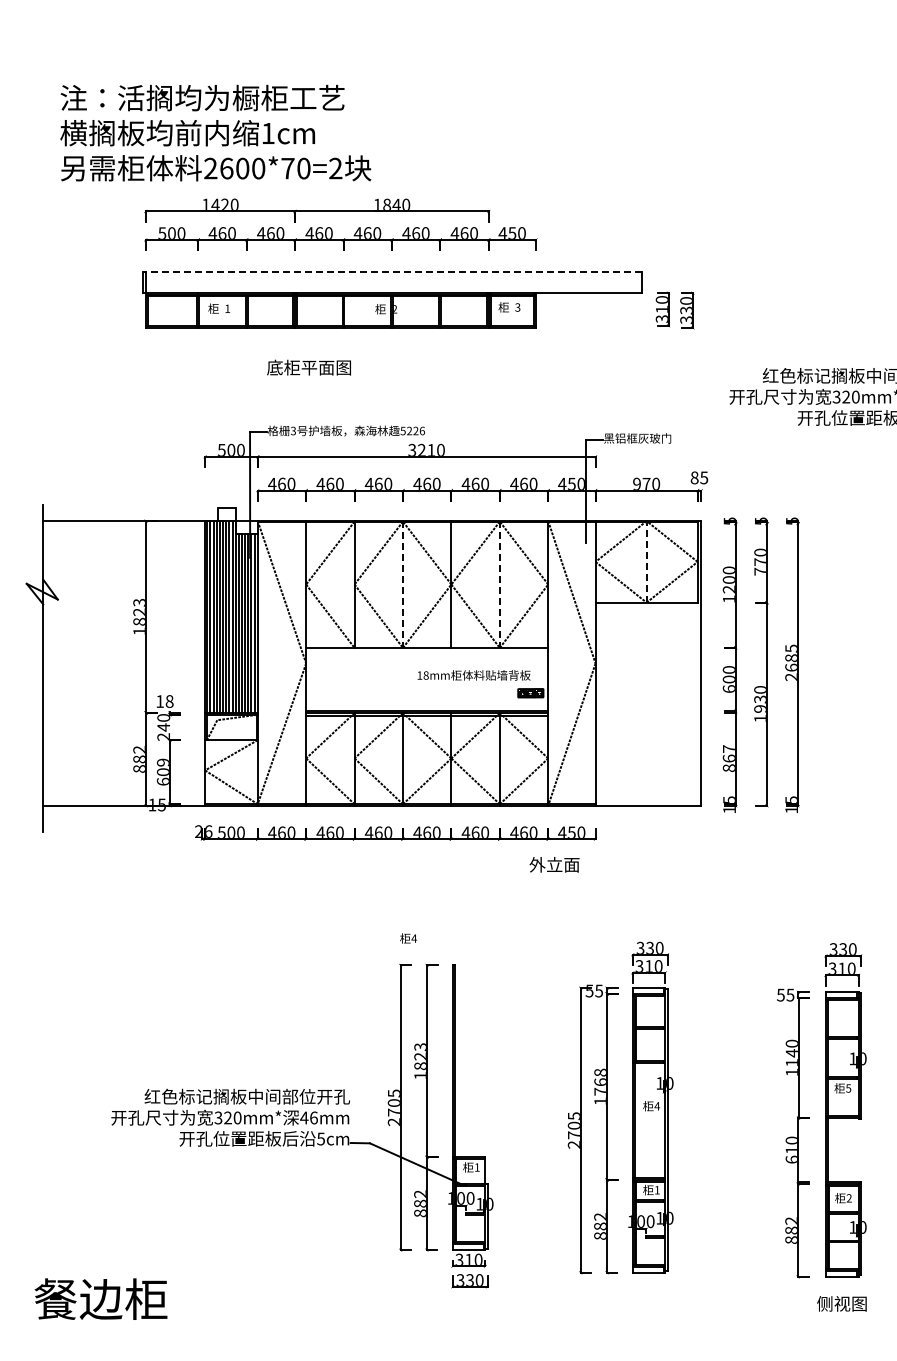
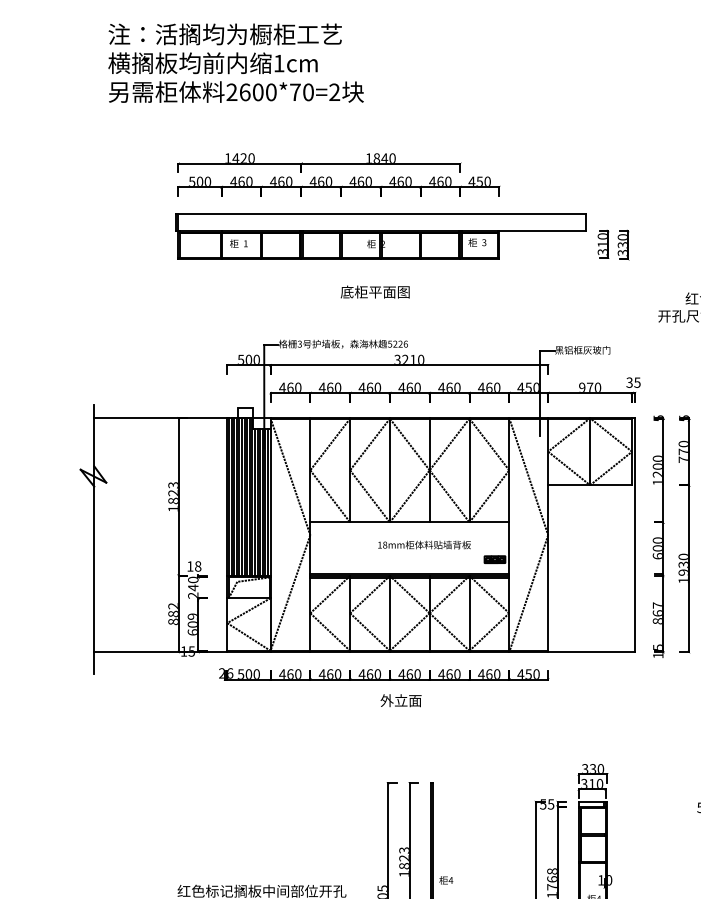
text: (215, 132) -> (235, 62), moved
line: (391, 272) -> (380, 213), dashed -> solid
text: (308, 367) -> (374, 291), moved
text: (694, 477) -> (629, 382), 85 -> 35
line: (646, 561) -> (590, 451), dashed -> solid
line: (403, 585) -> (390, 471), dashed -> solid
line: (499, 585) -> (469, 471), dashed -> solid
text: (473, 675) -> (424, 545), moved
text: (554, 864) -> (401, 700), moved
text: (408, 938) -> (446, 880), moved

